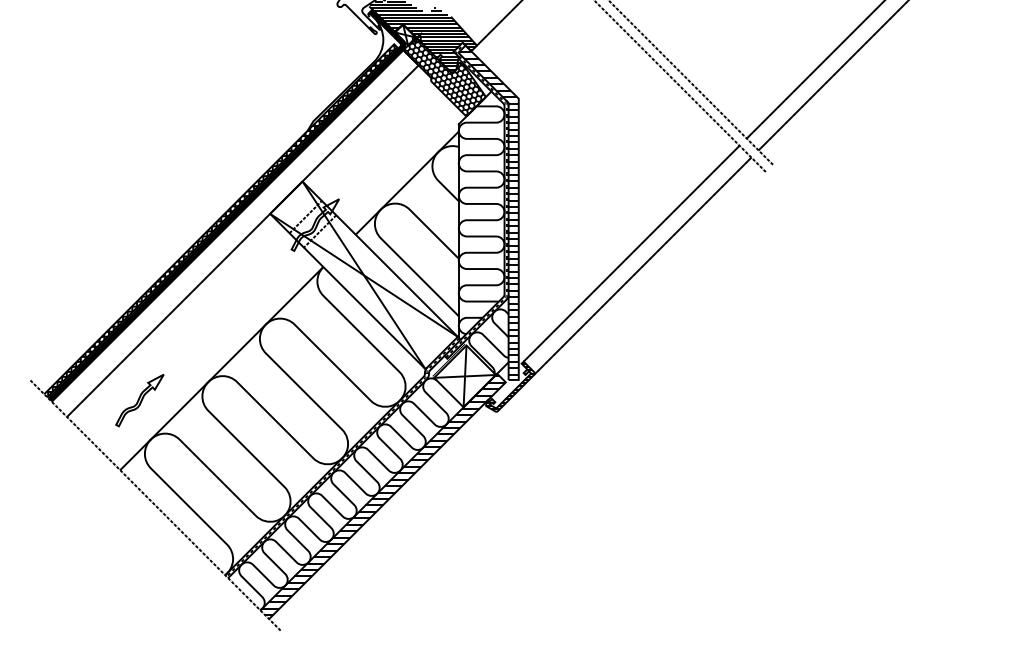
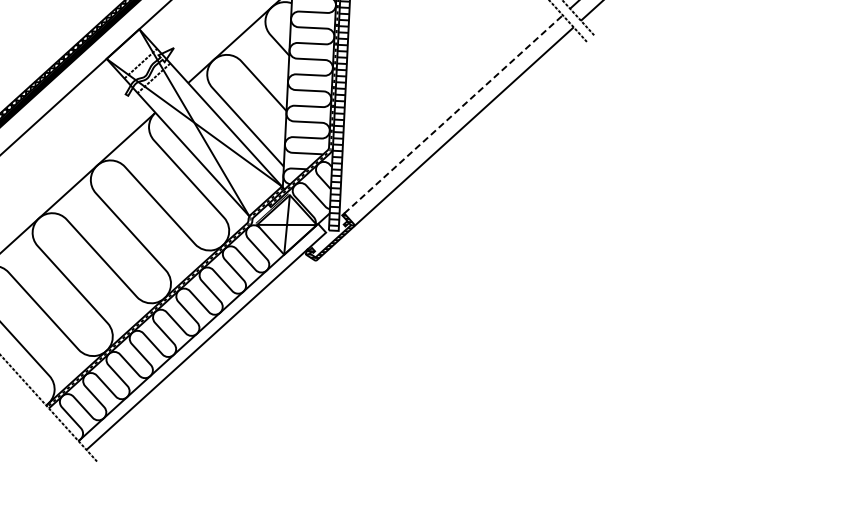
line: (631, 253) -> (453, 114), solid -> dashed
hatch: (383, 495) -> (202, 336), removed

